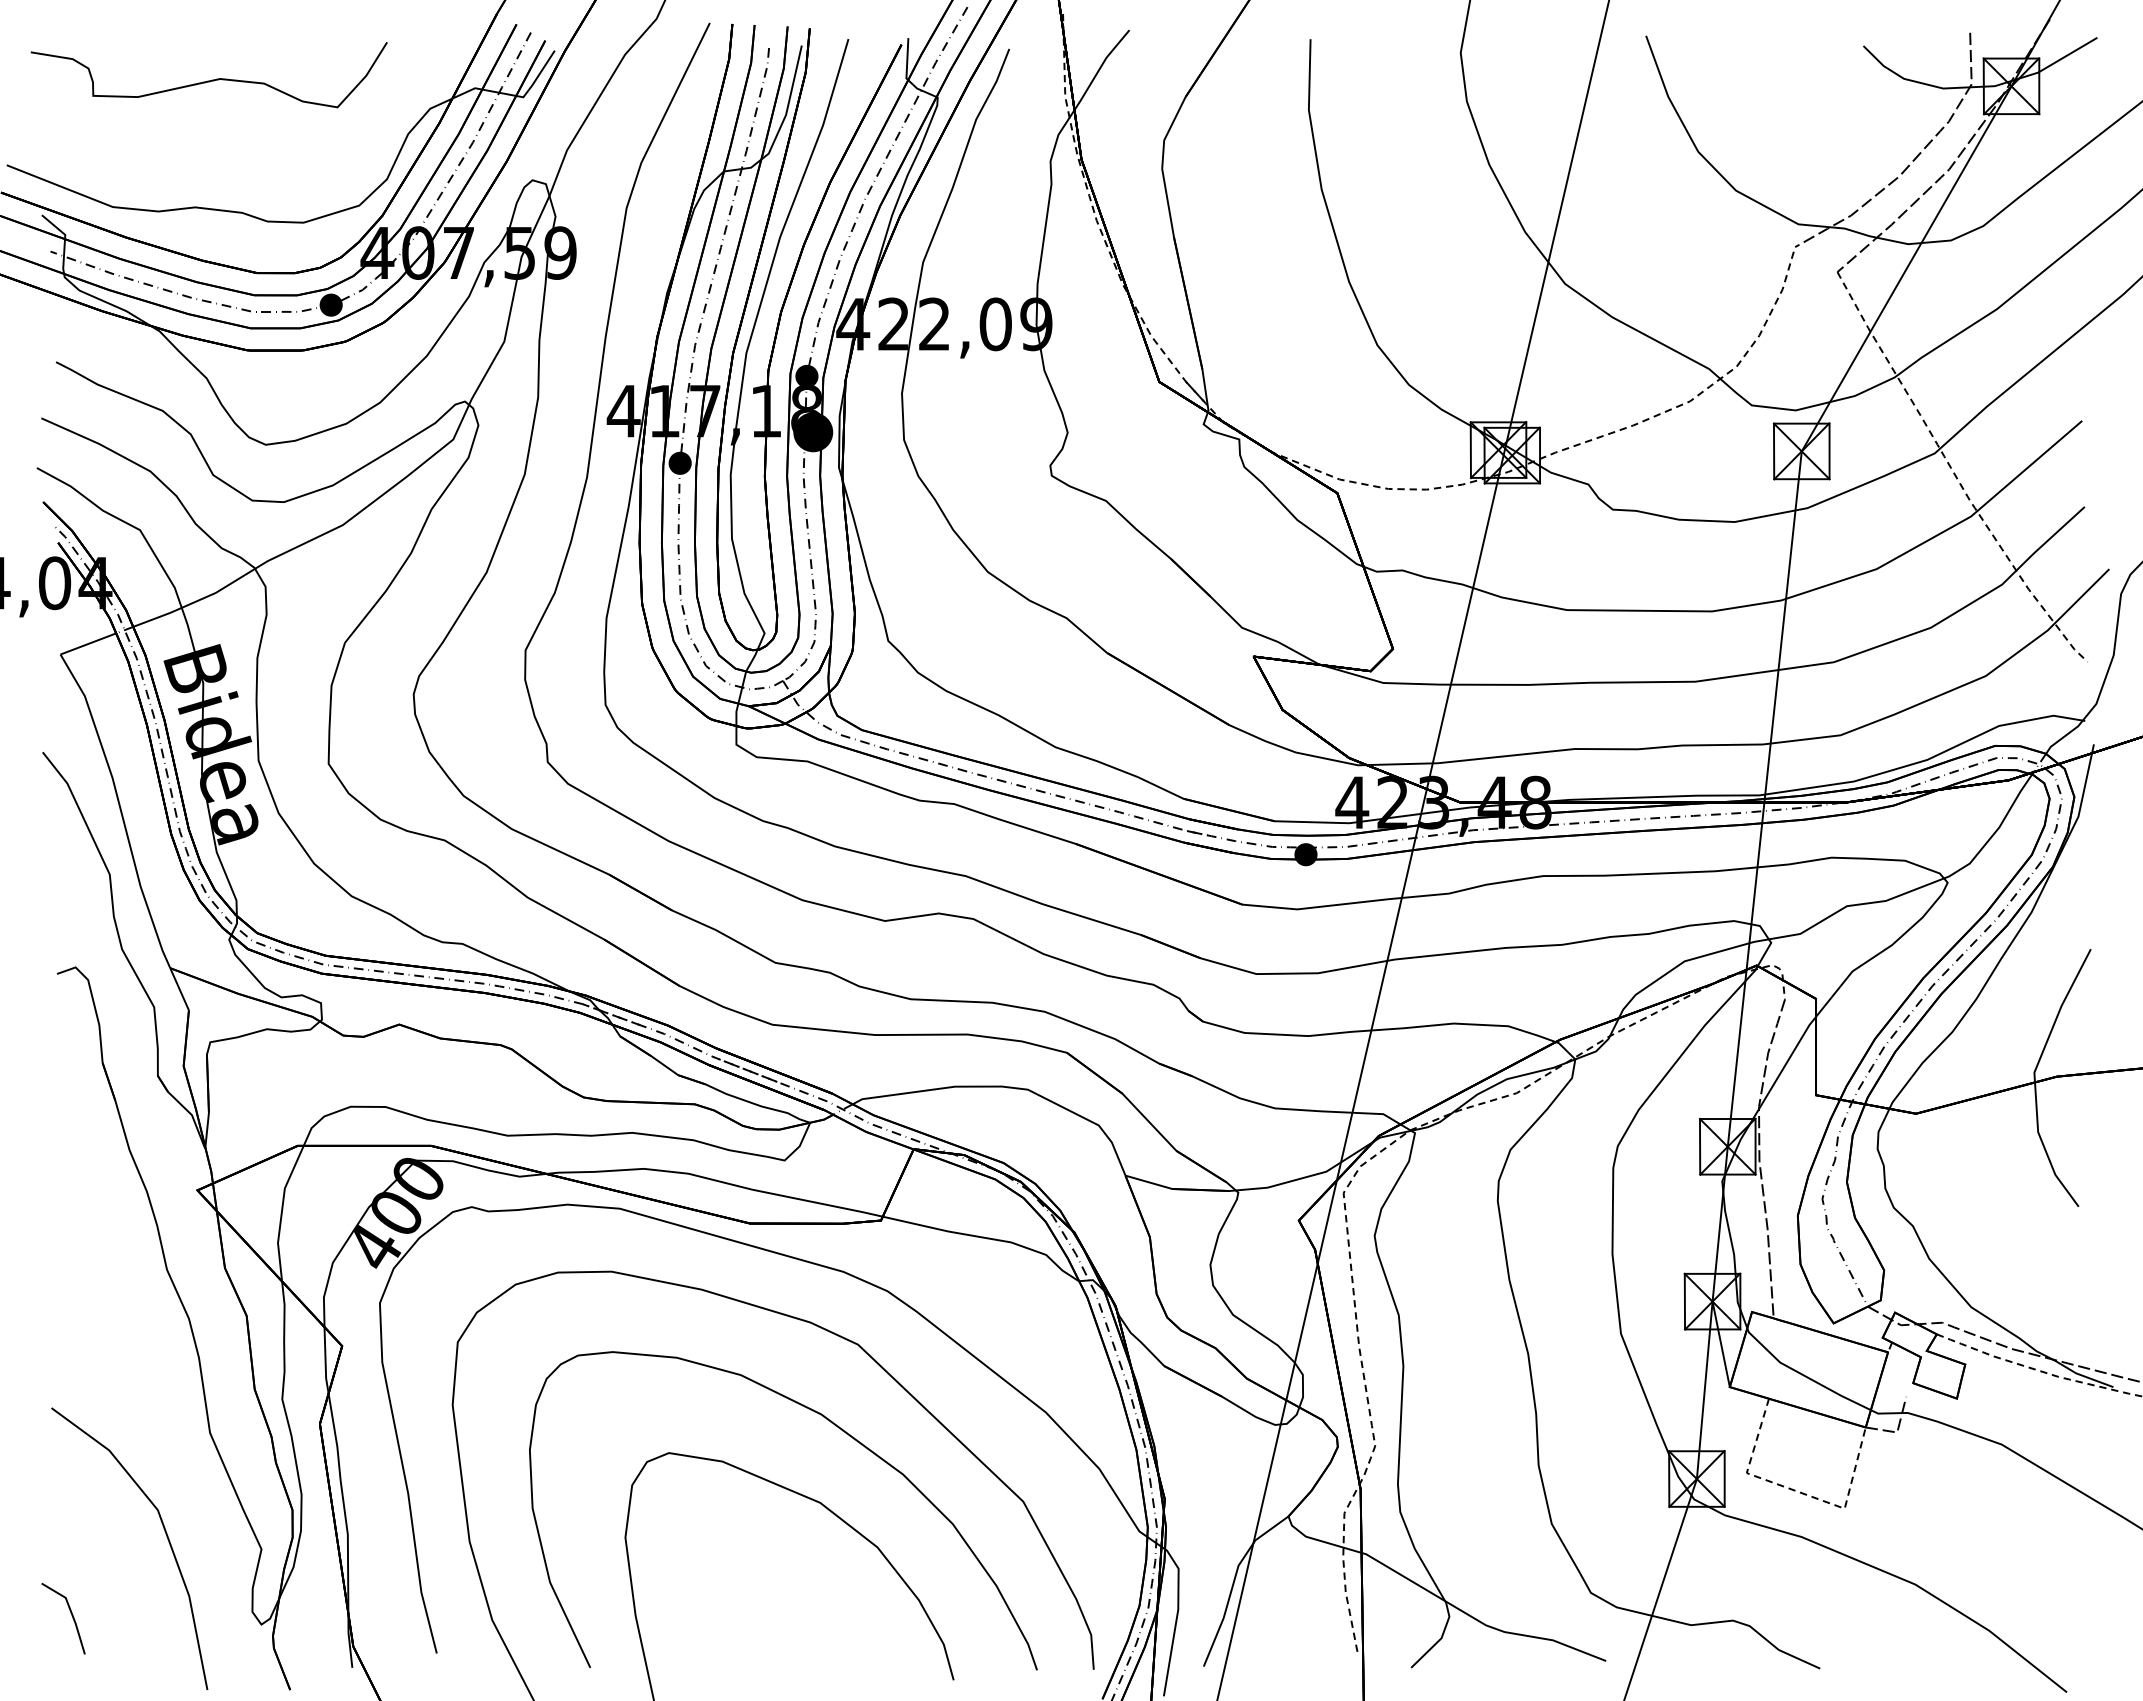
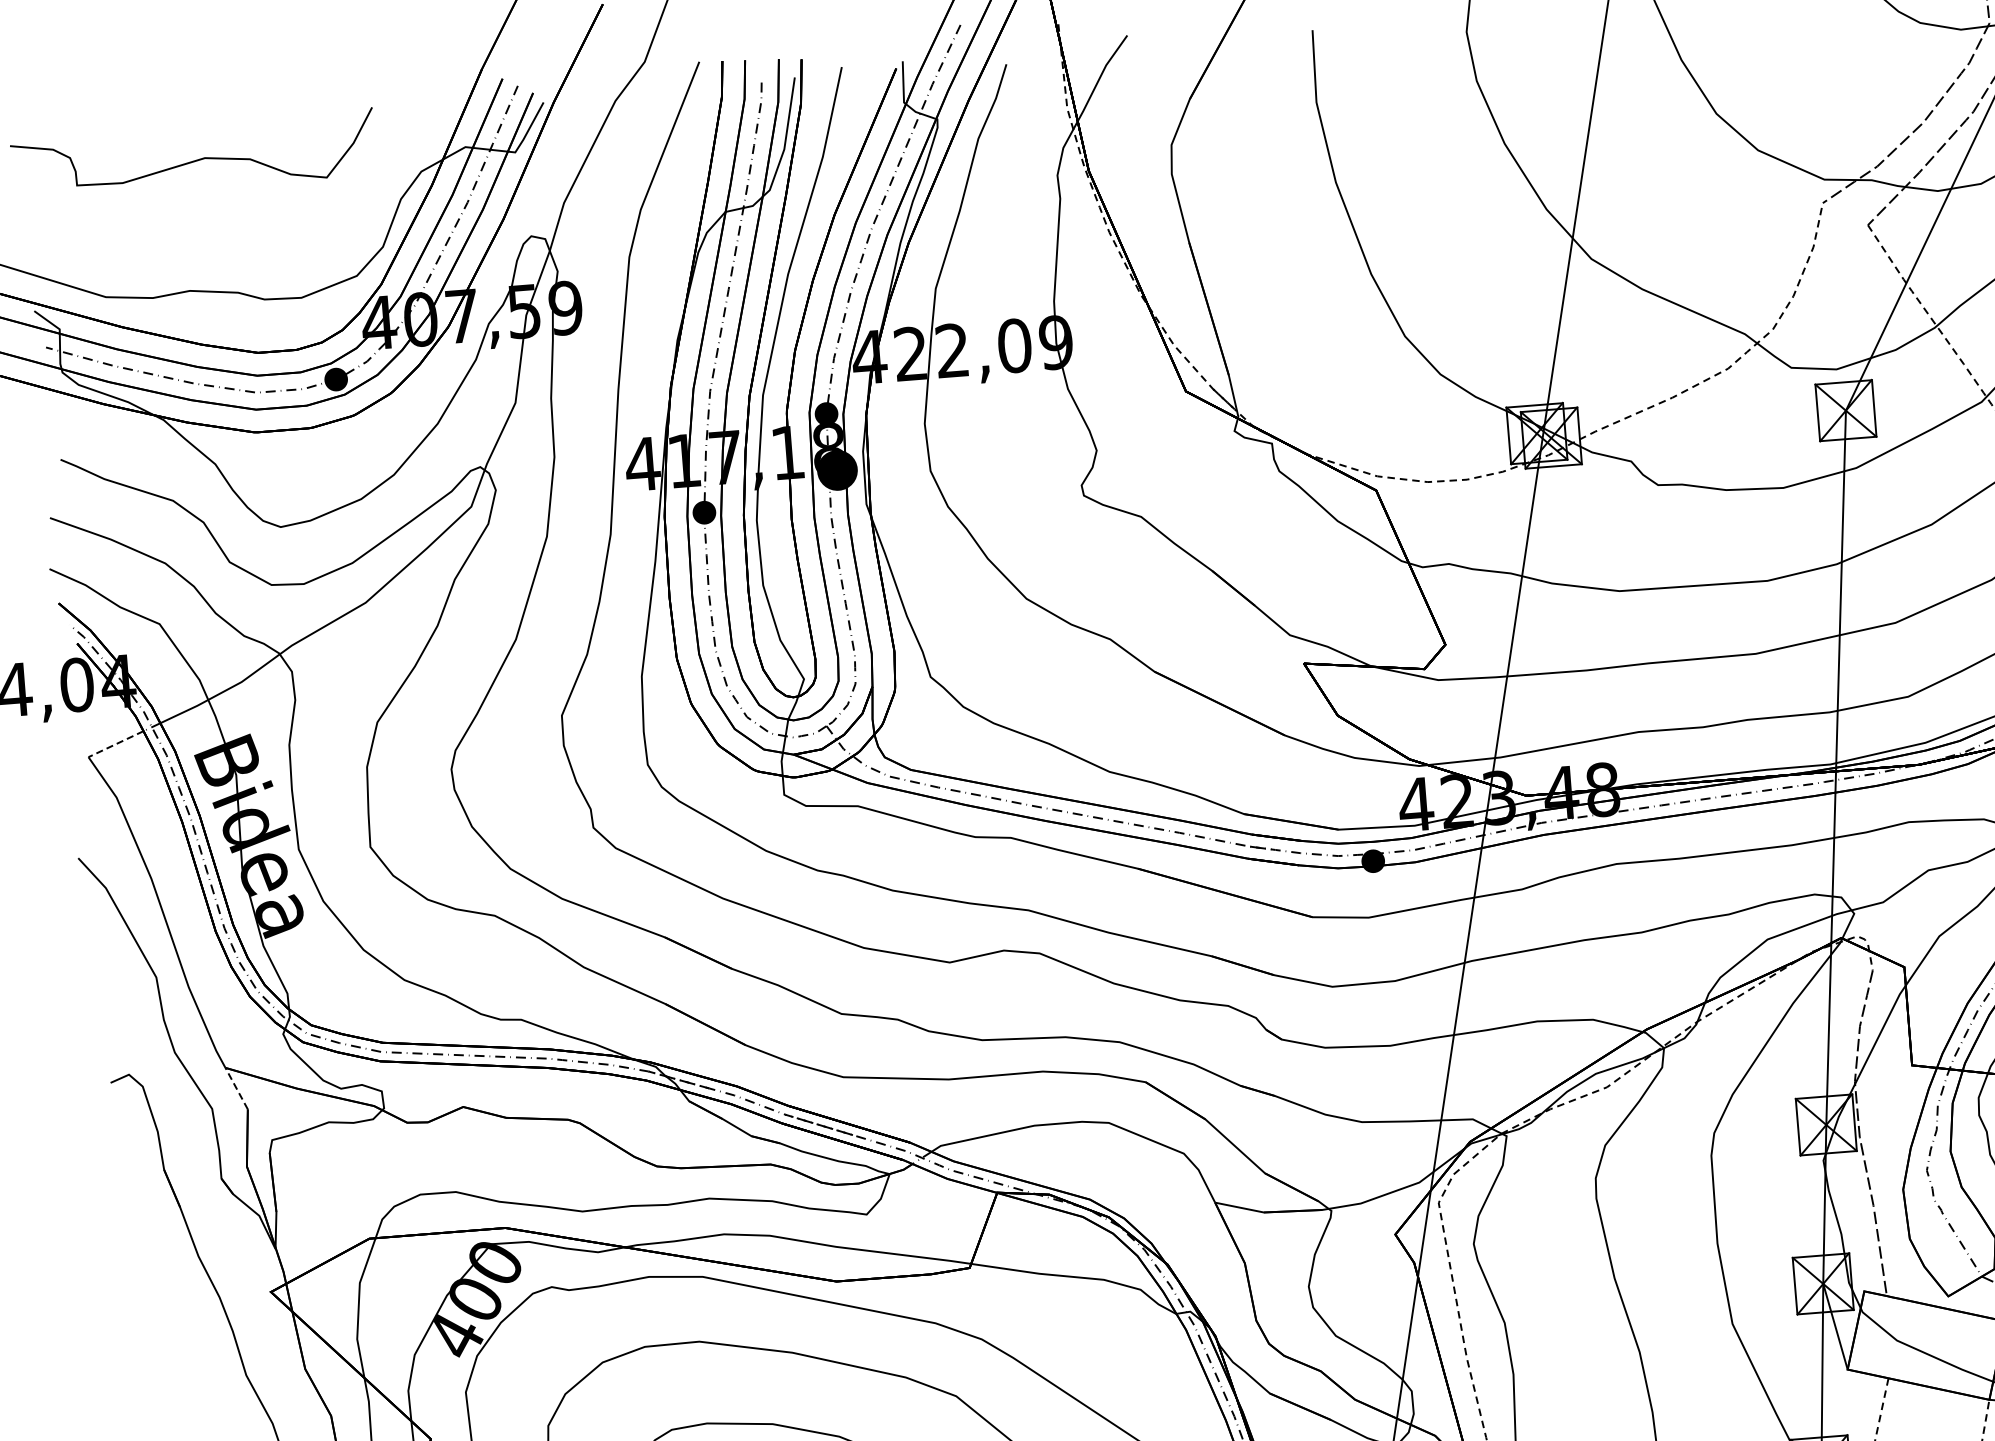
line: (89, 643) -> (117, 743), solid -> dashed
line: (179, 988) -> (236, 1087), solid -> dashed

